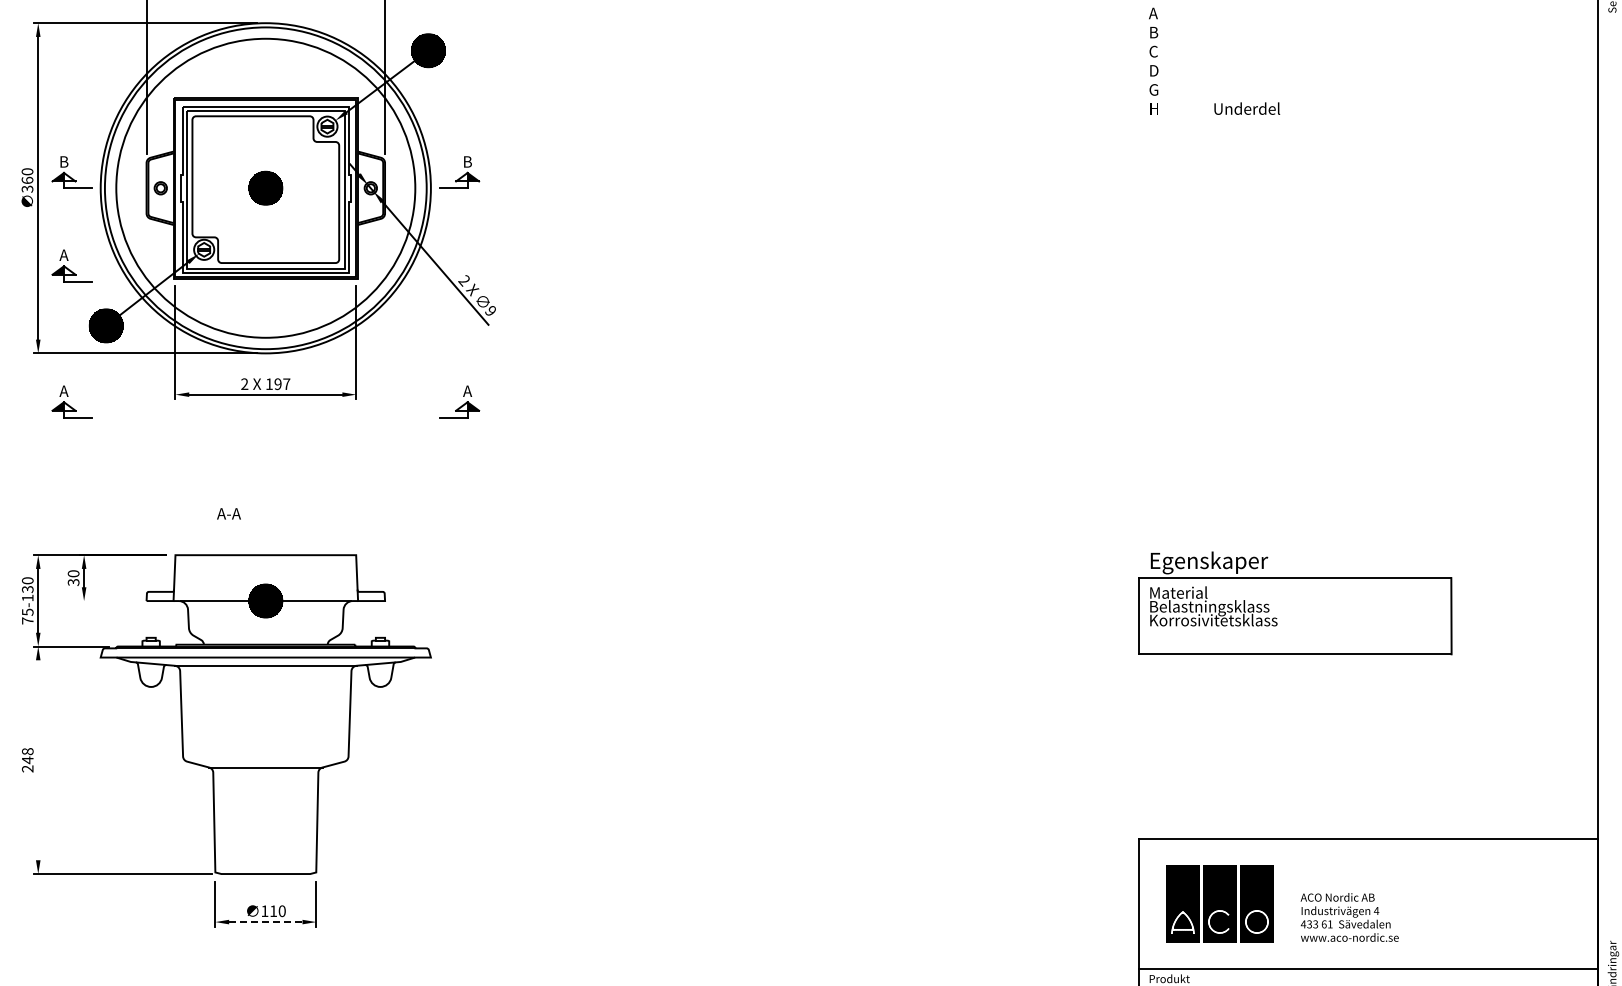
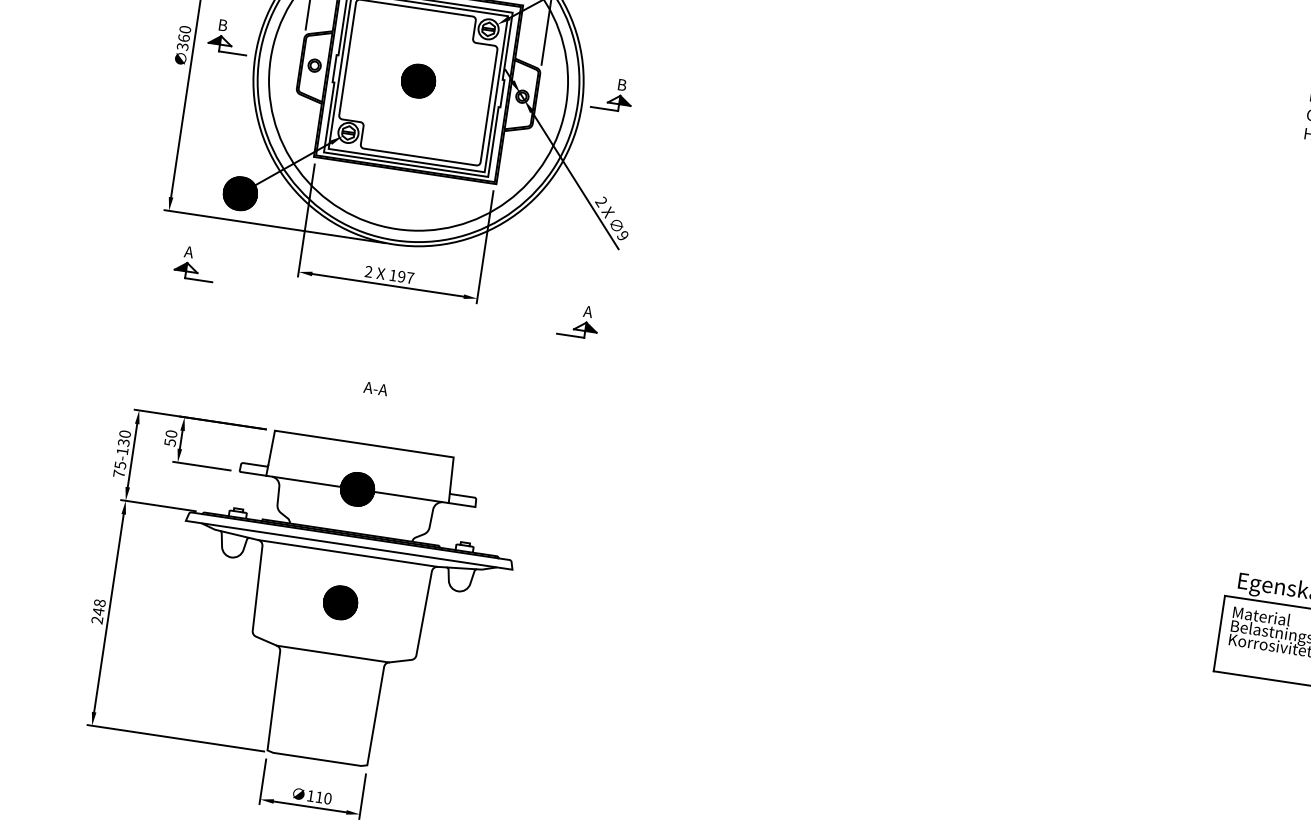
part: (71, 265) -> (214, 128), removed
text: (228, 513) -> (375, 388), moved
text: (72, 582) -> (169, 442), 30 -> 50
line: (108, 601) -> (201, 466), added
part: (265, 715) -> (340, 602), added
line: (38, 760) -> (109, 613), added
line: (265, 922) -> (309, 807), dashed -> solid

